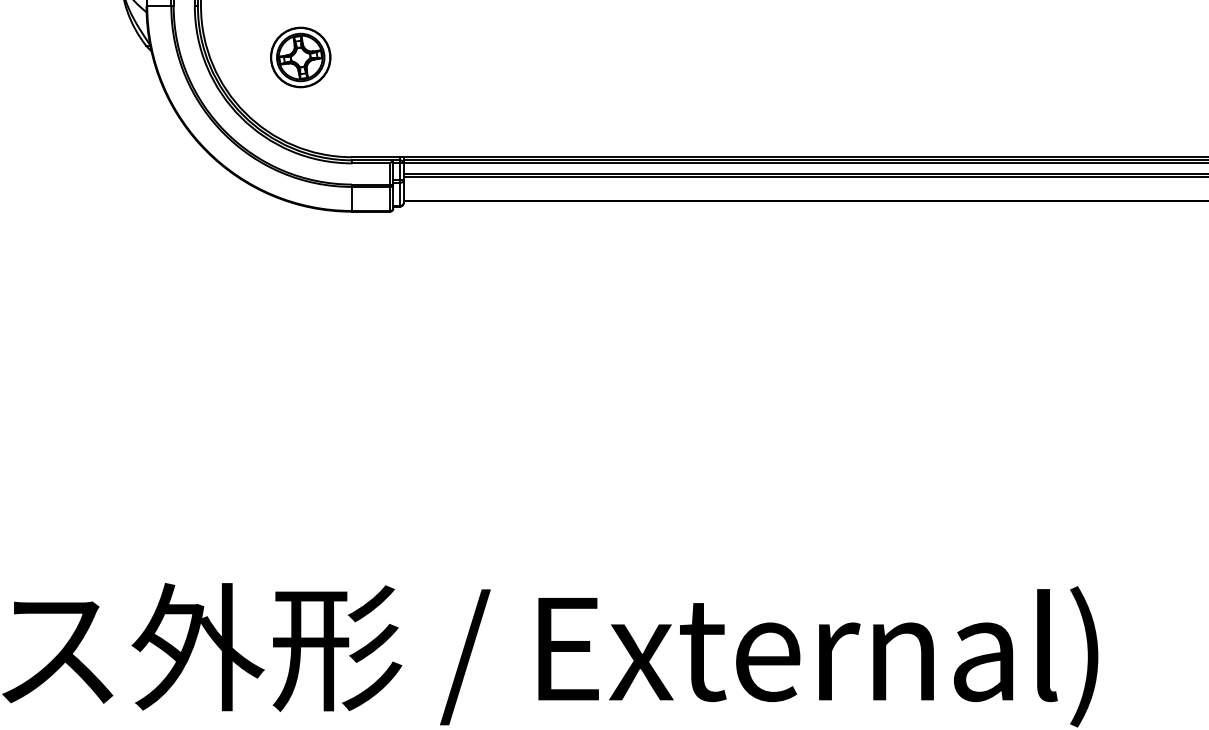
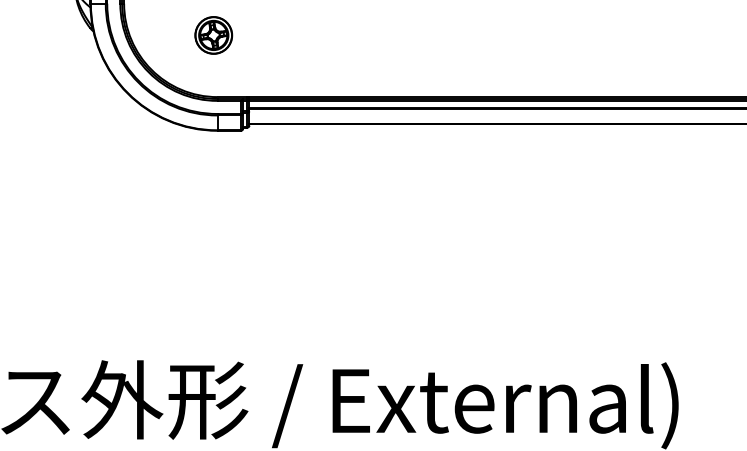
part: (300, 57) -> (213, 35), moved

